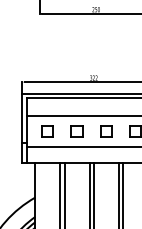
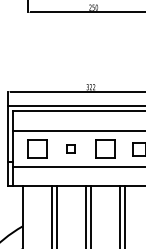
part: (47, 131) -> (36, 149), size x1.4
part: (76, 131) -> (70, 149), size x0.6
part: (106, 131) -> (105, 149), size x1.4

